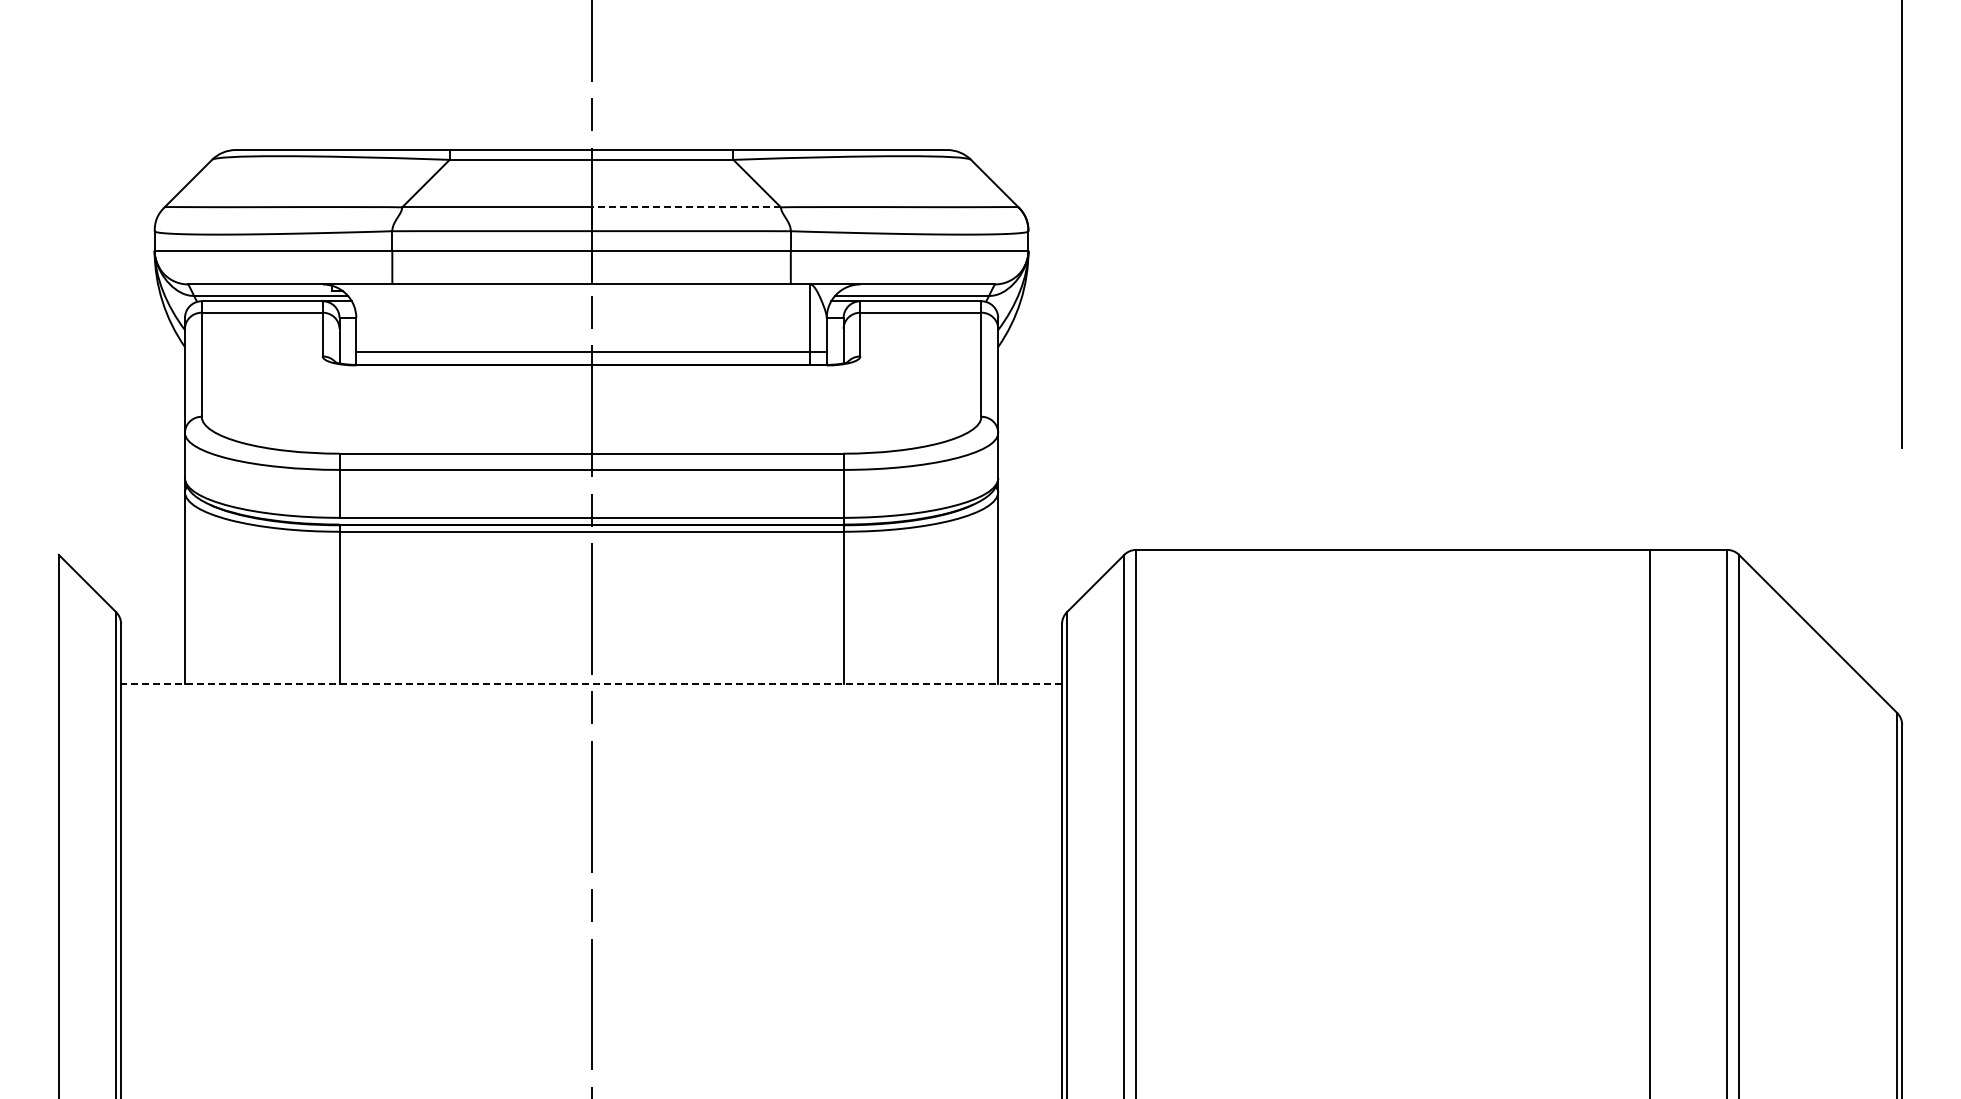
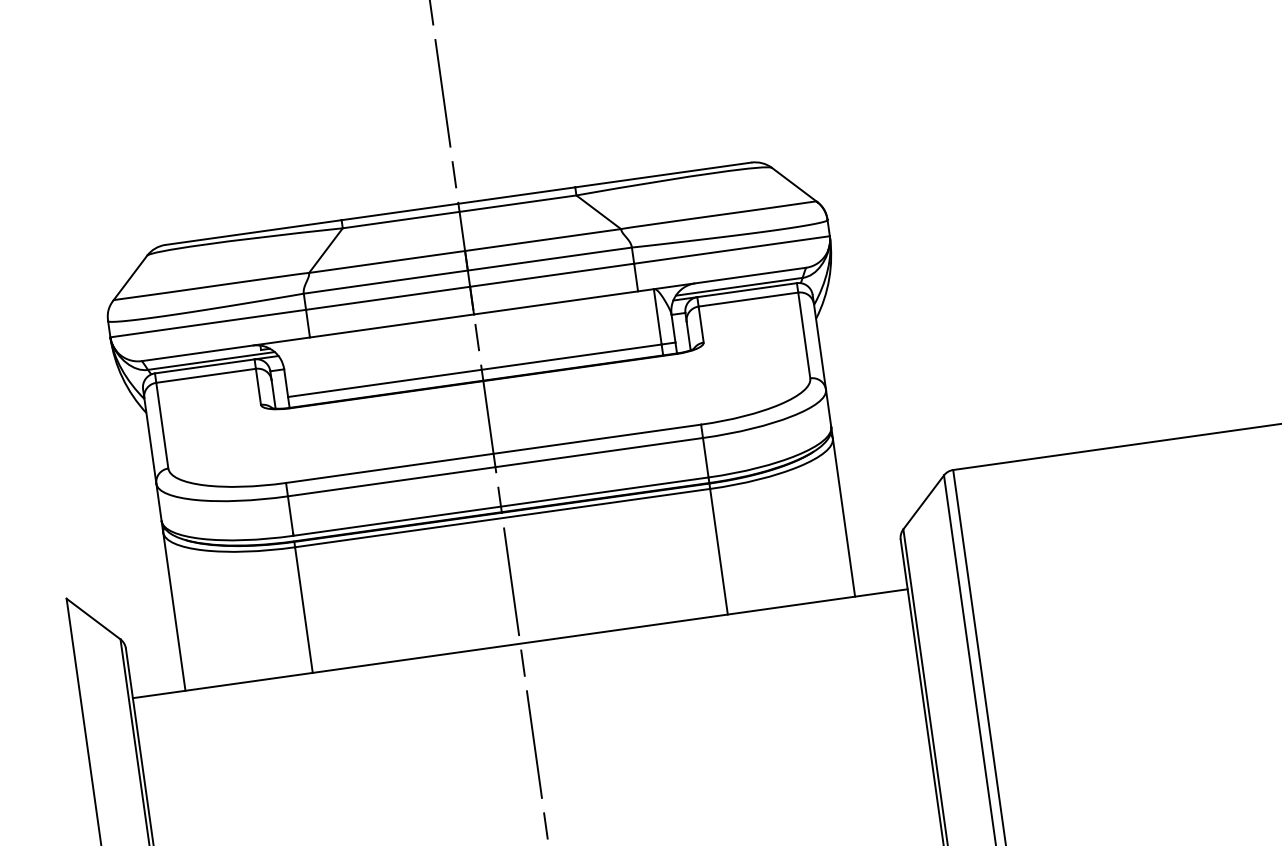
line: (686, 207) -> (543, 240), dashed -> solid
line: (591, 684) -> (520, 643), dashed -> solid

